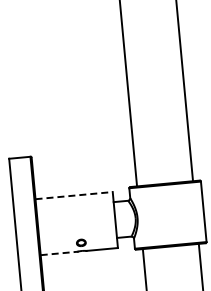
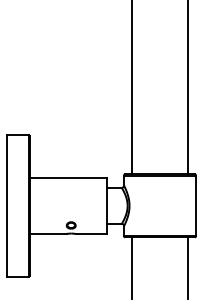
line: (74, 195) -> (68, 177), dashed -> solid
line: (59, 252) -> (48, 233), dashed -> solid

